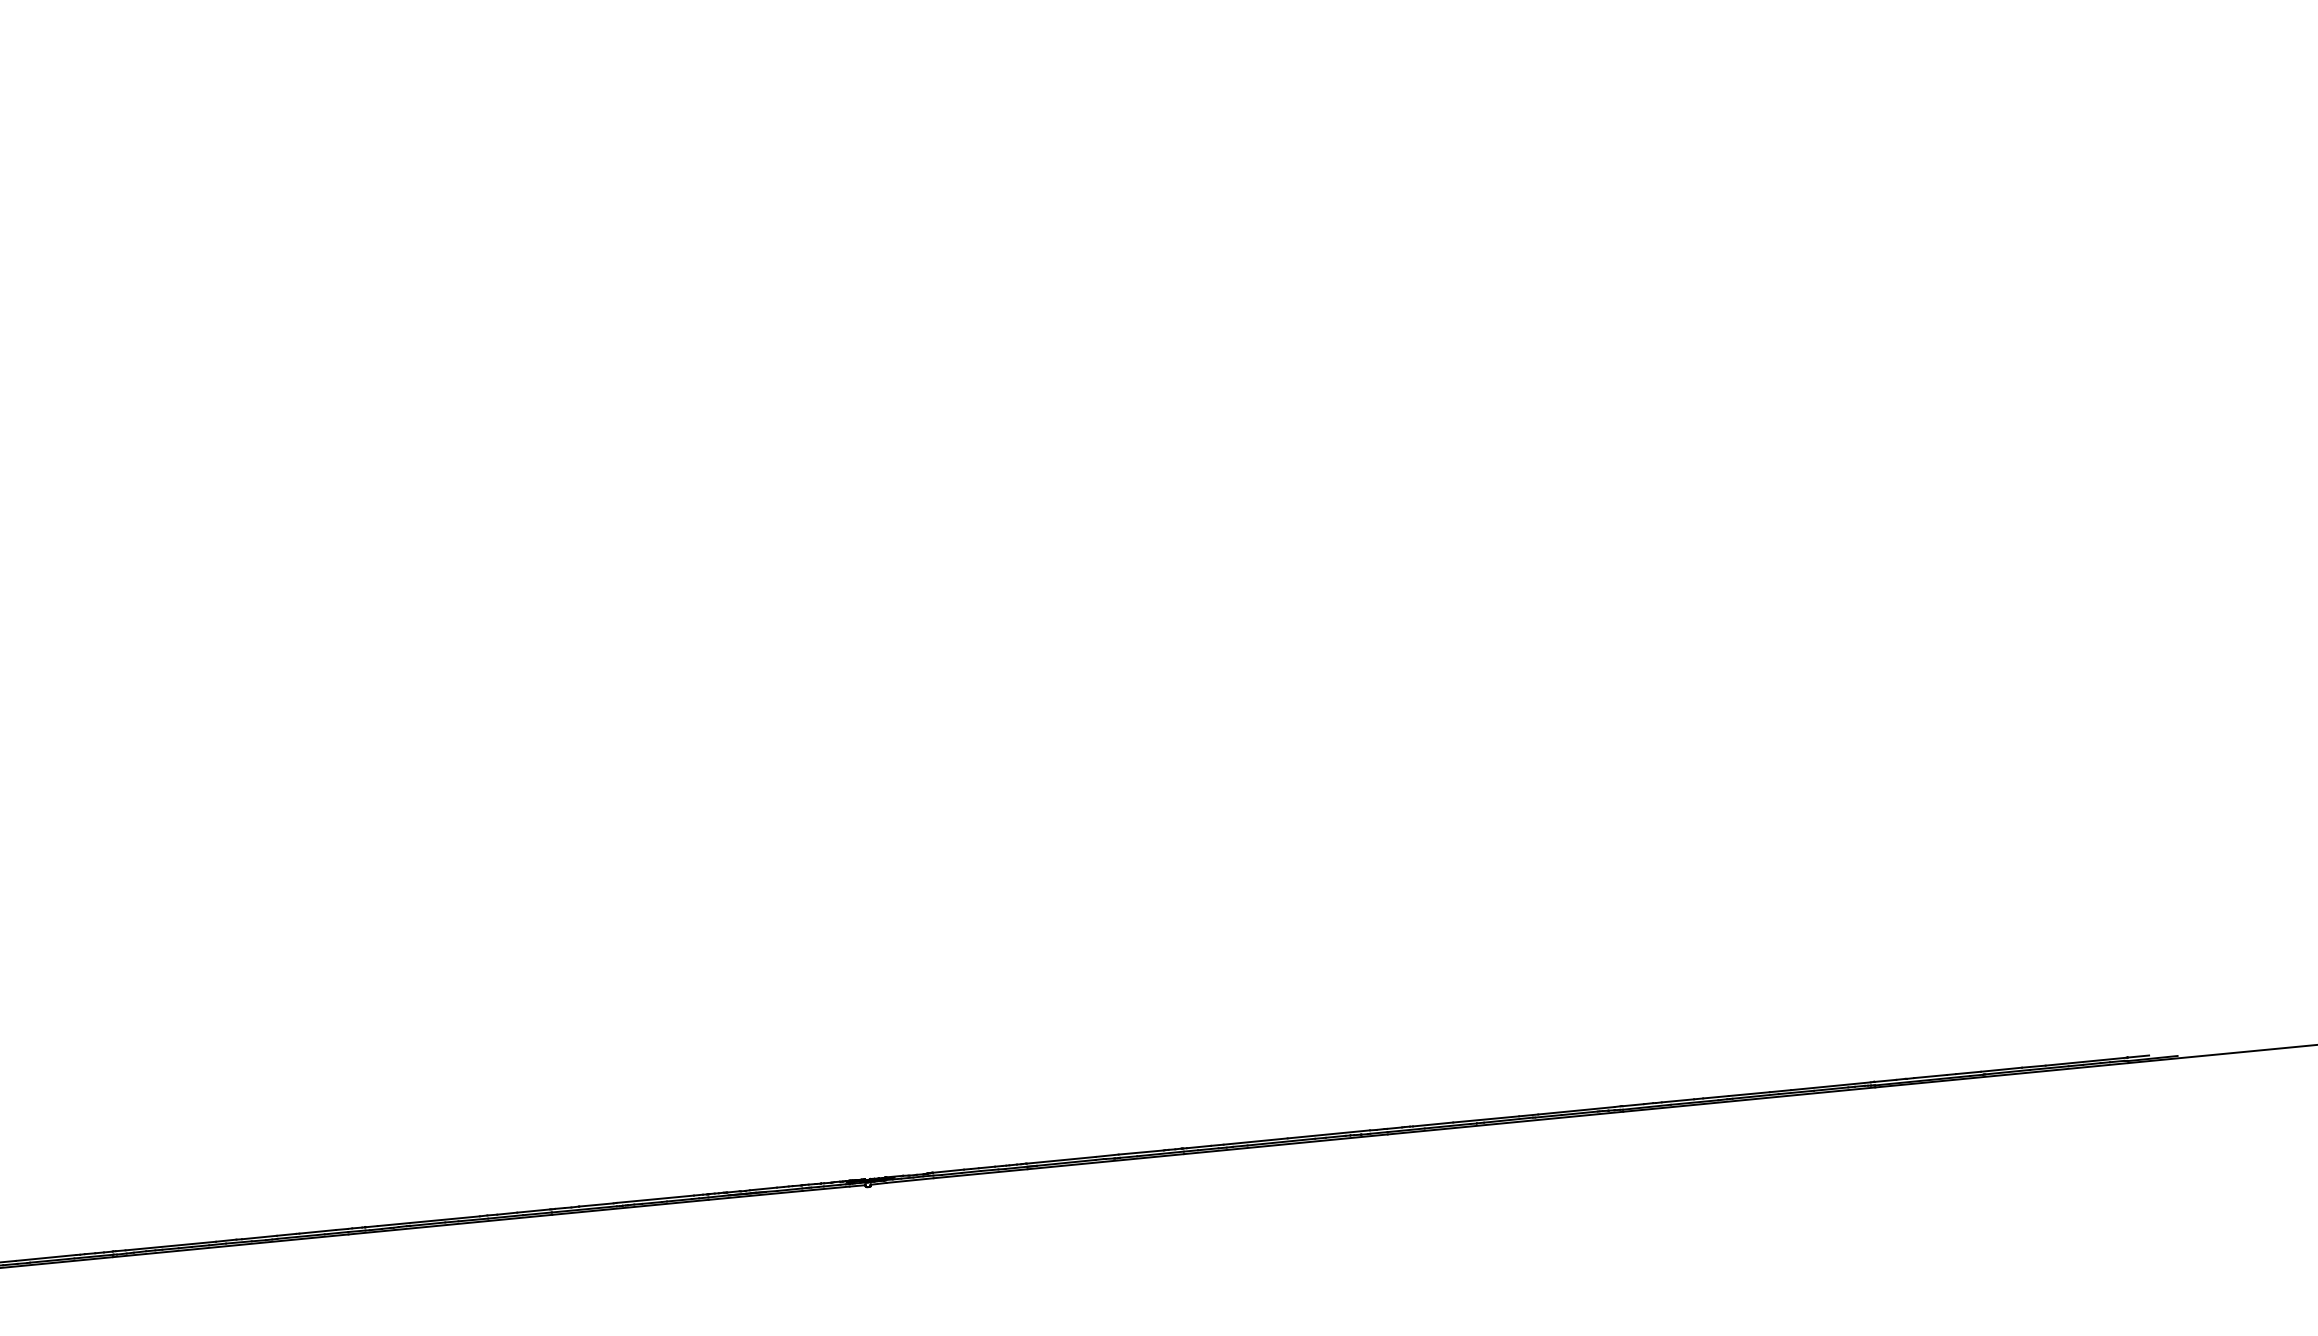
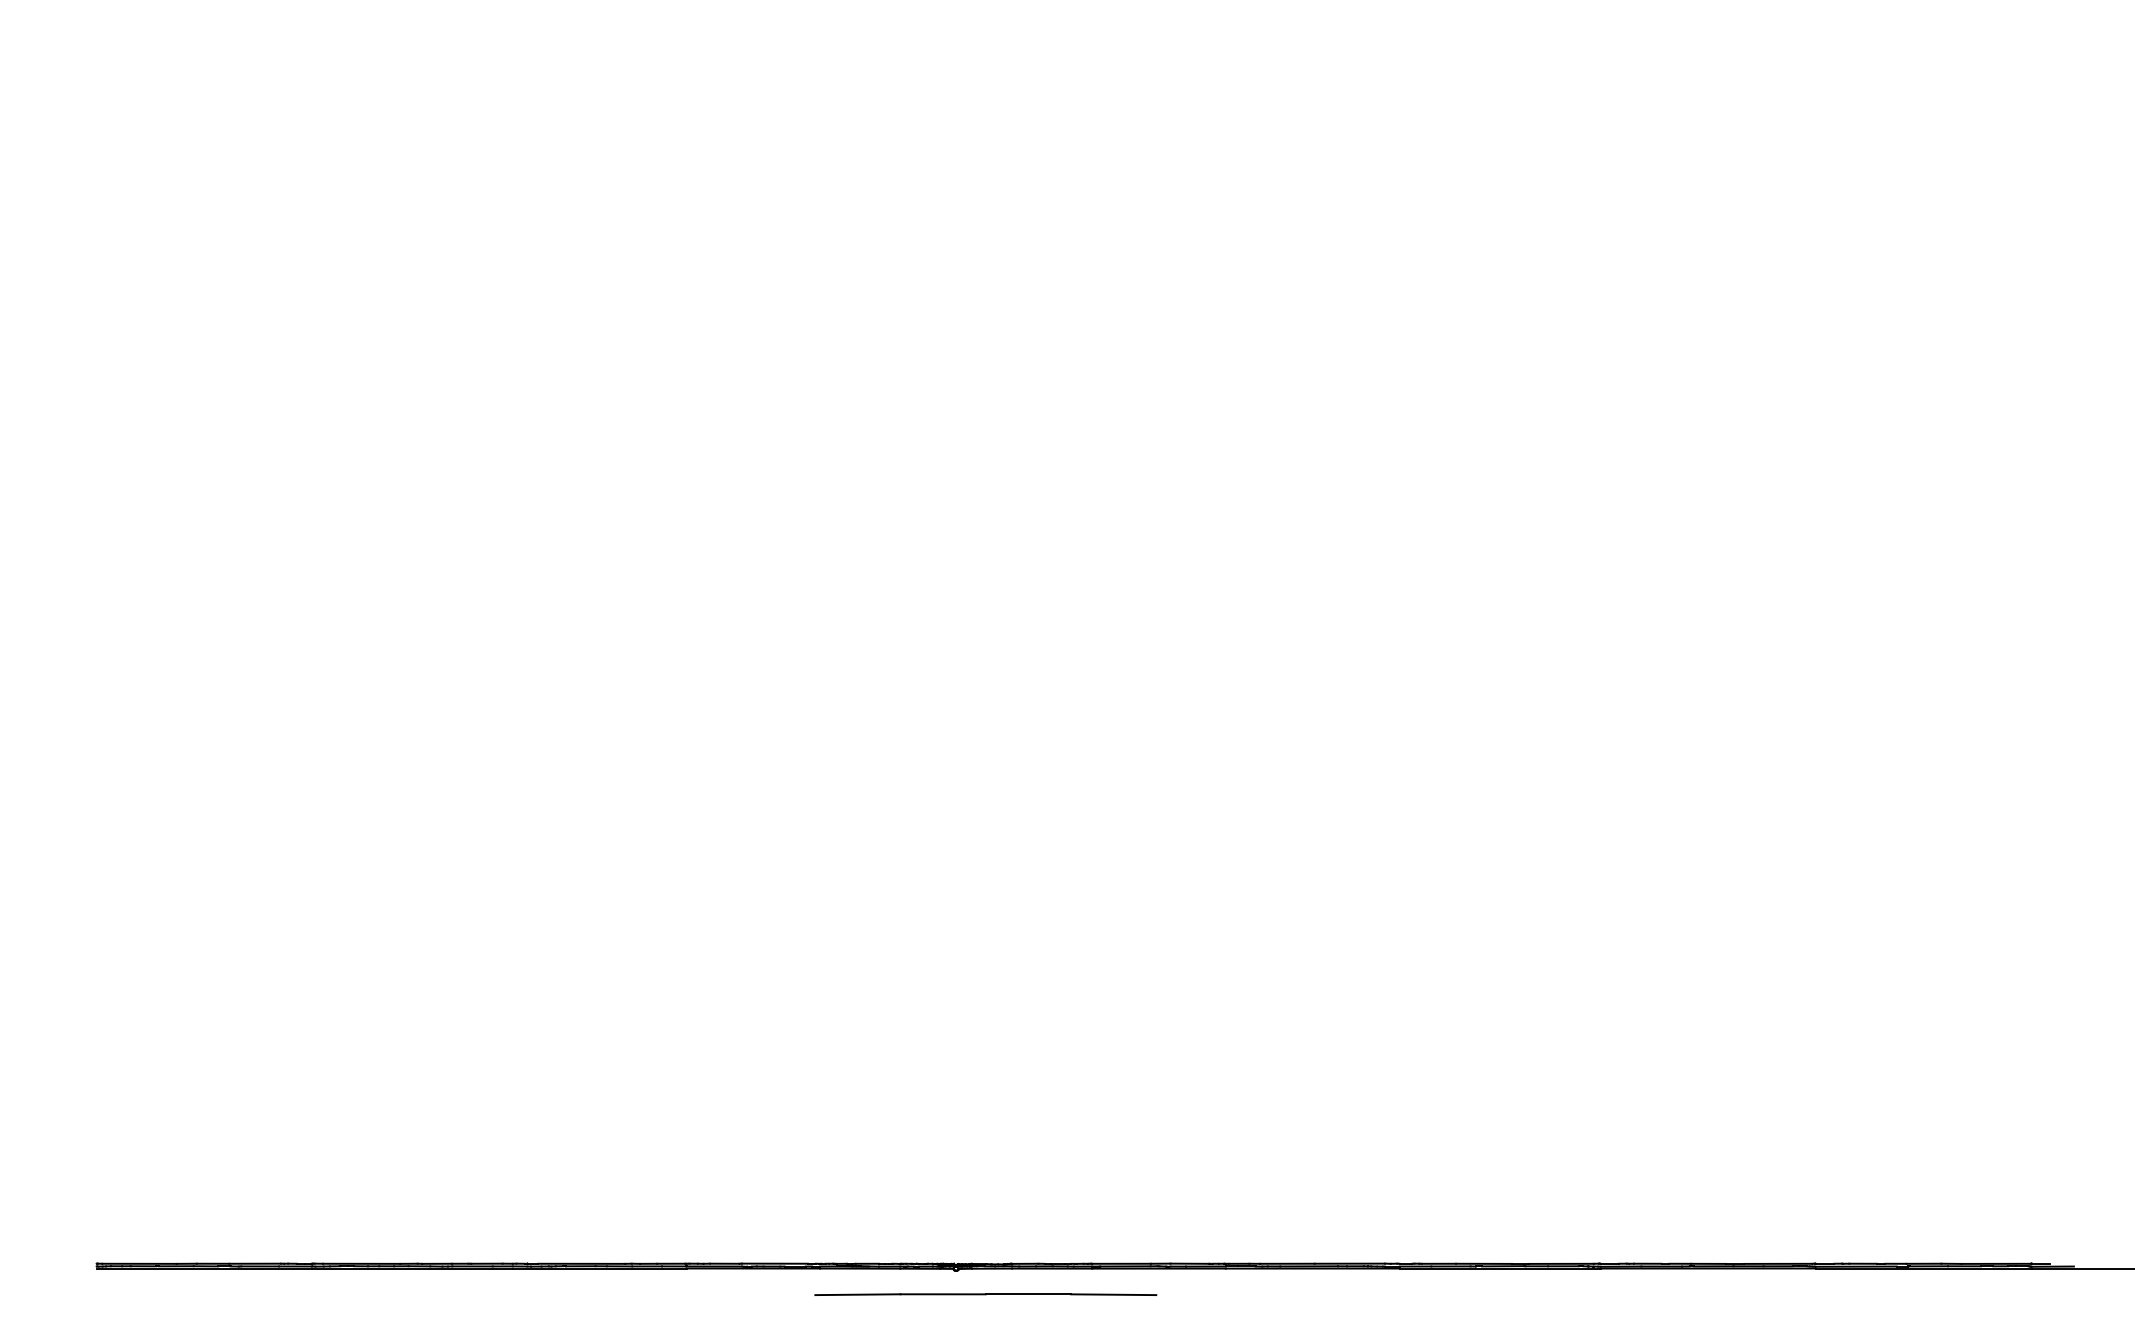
line: (905, 1211) -> (985, 1294), added

